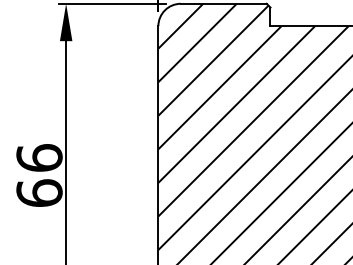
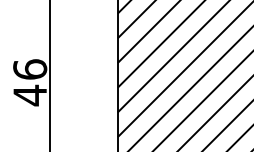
text: (39, 193) -> (30, 95), 66 -> 46

